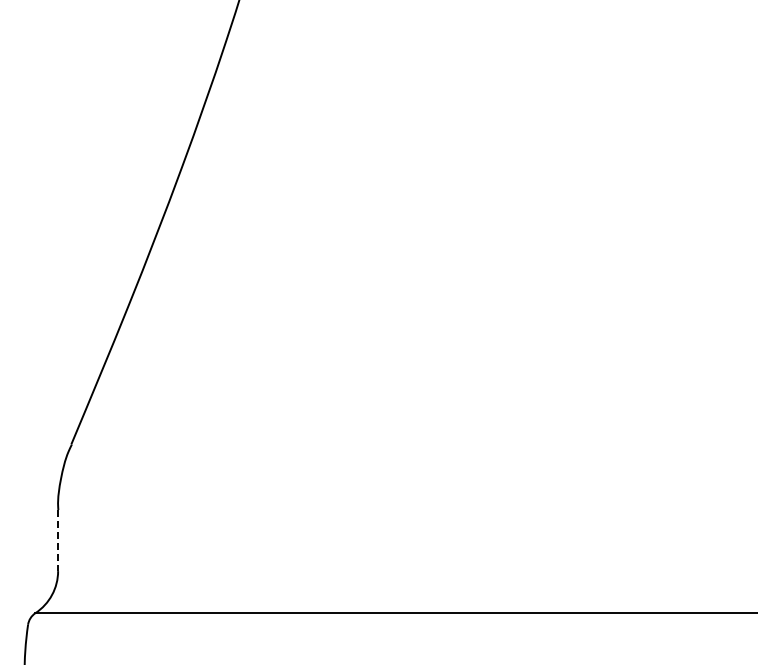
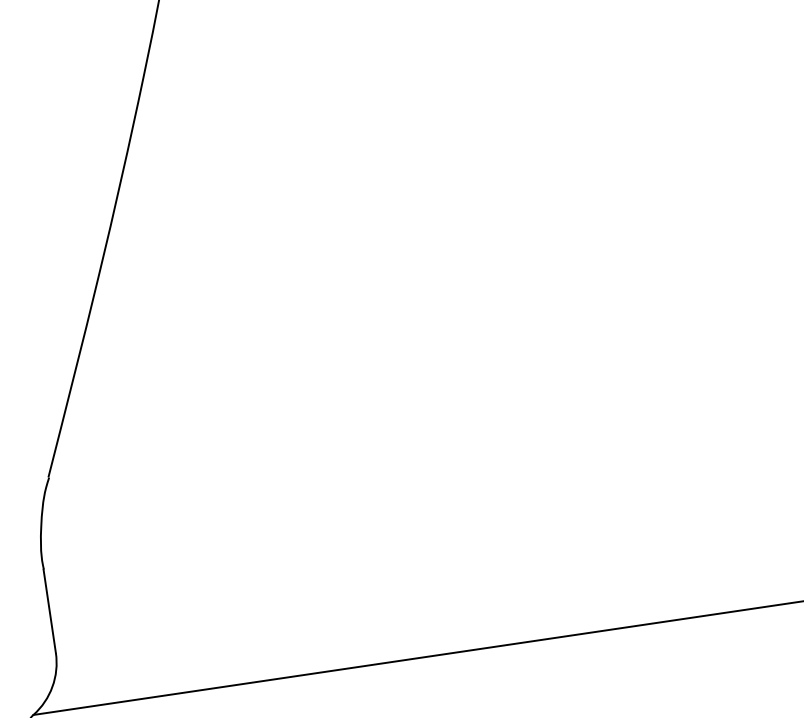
line: (58, 540) -> (50, 611), dashed -> solid

